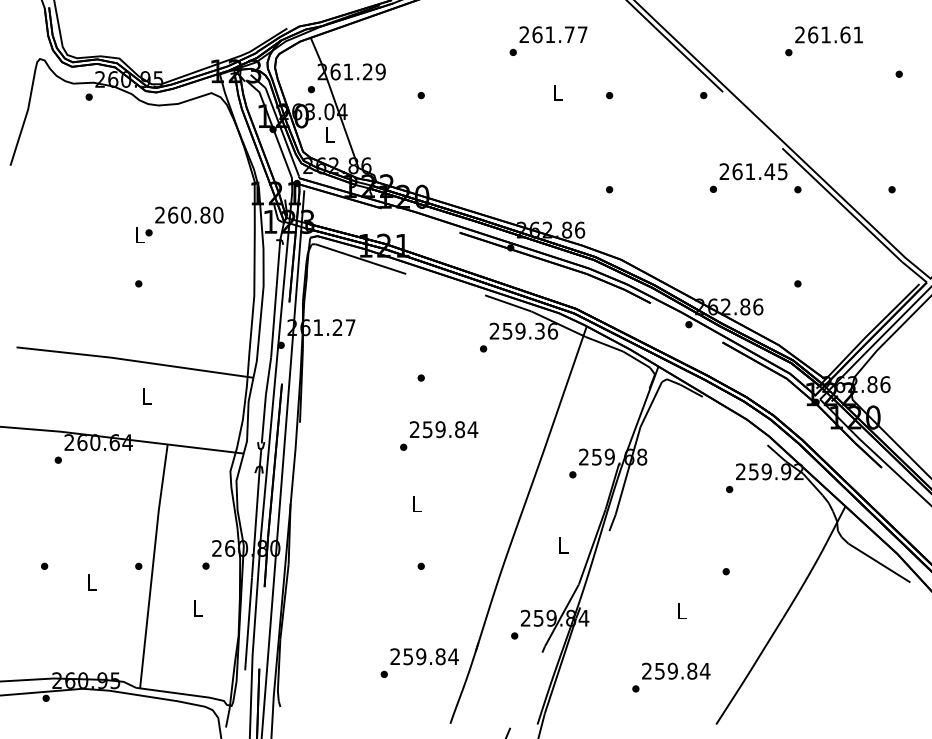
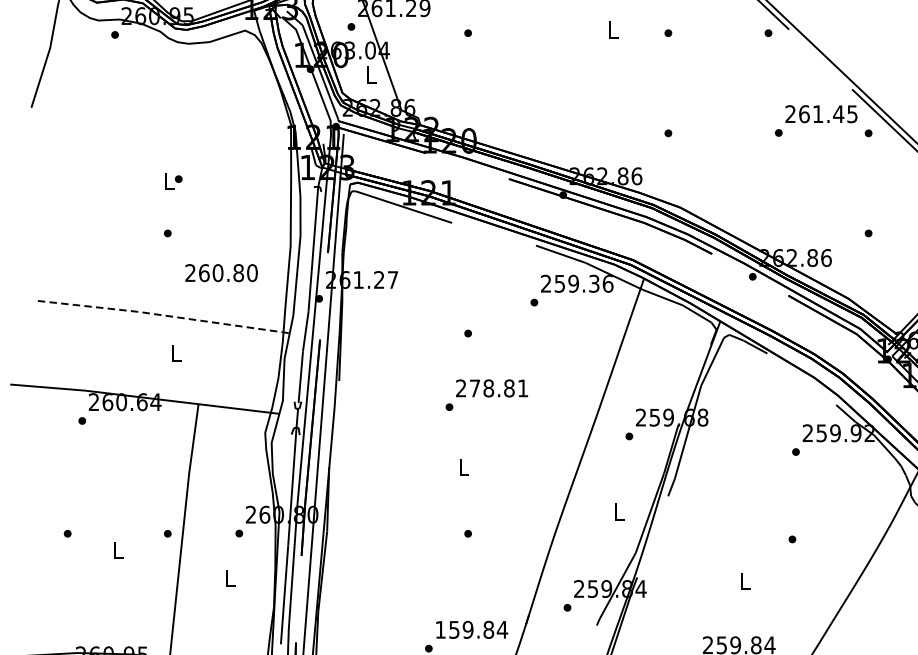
text: (189, 214) -> (221, 272), moved
line: (134, 361) -> (163, 315), solid -> dashed
text: (450, 429) -> (499, 388), 259.84 -> 278.81
text: (394, 656) -> (439, 629), 259.84 -> 159.84

